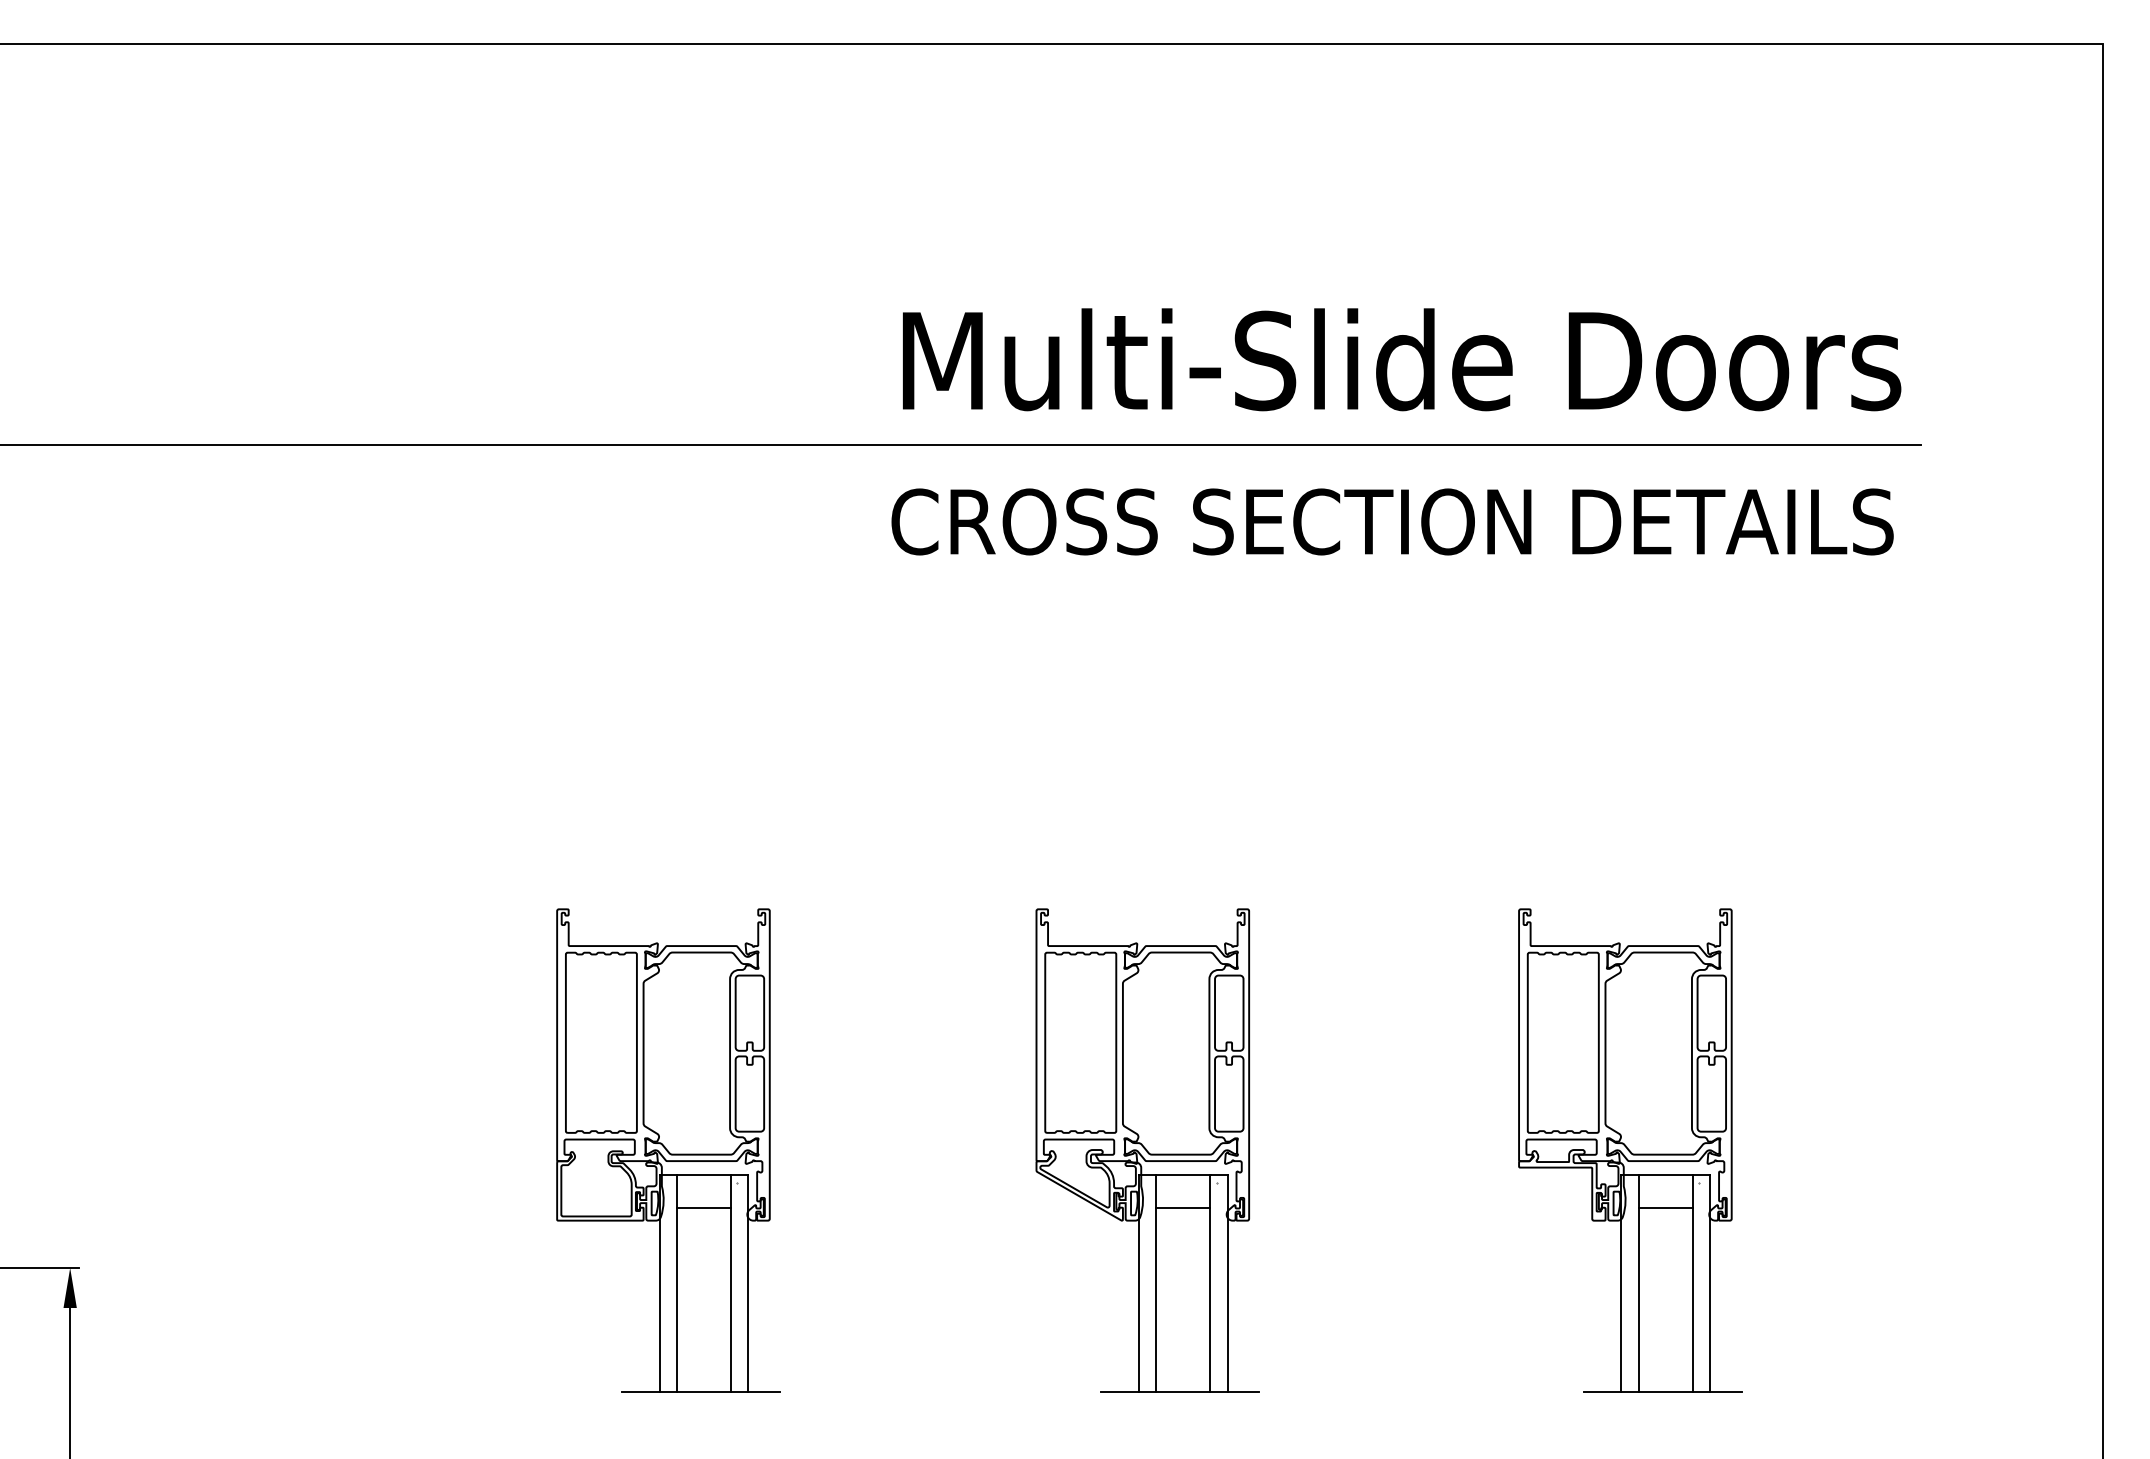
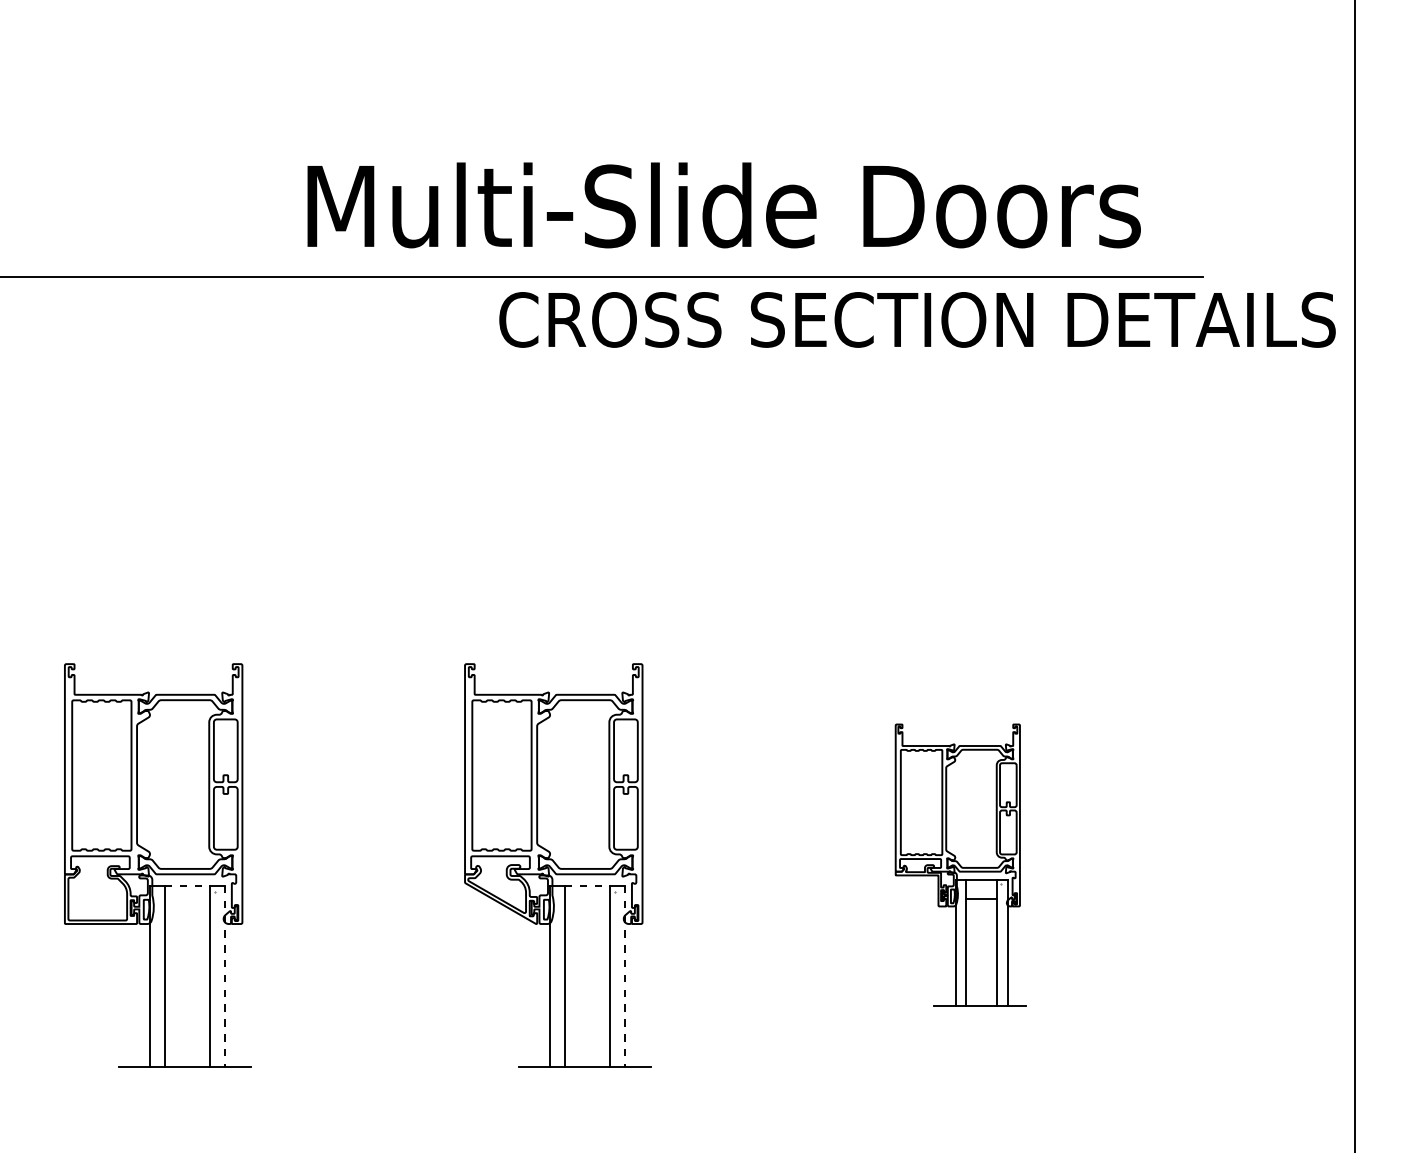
text: (1402, 359) -> (724, 205), moved
text: (1392, 521) -> (917, 319), moved
part: (1630, 1150) -> (960, 865), size x0.7
line: (704, 1174) -> (187, 885), solid -> dashed
line: (1184, 1174) -> (588, 885), solid -> dashed
line: (703, 1208) -> (187, 913), removed
line: (1183, 1208) -> (587, 913), removed
line: (748, 1283) -> (224, 976), solid -> dashed
line: (1227, 1283) -> (624, 976), solid -> dashed

